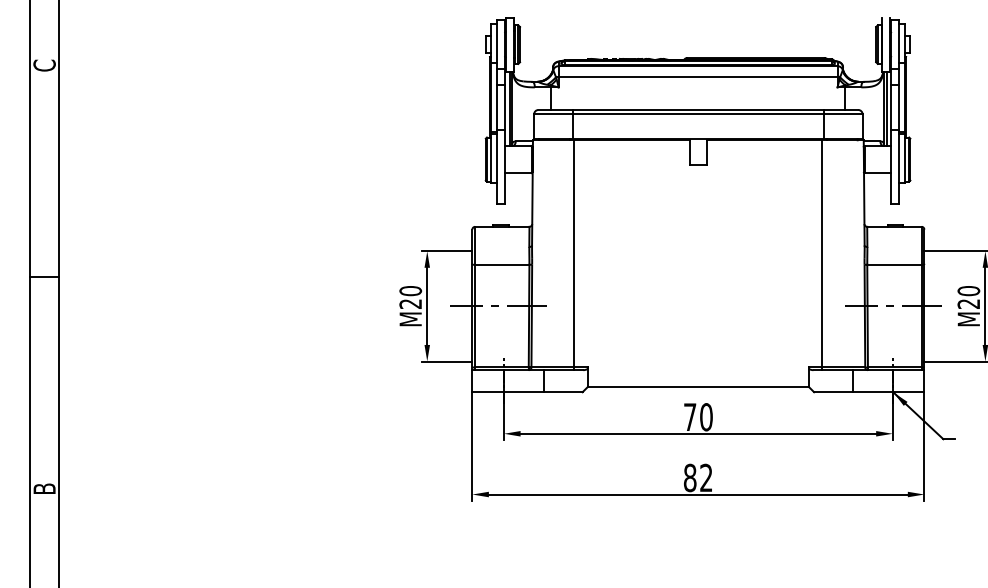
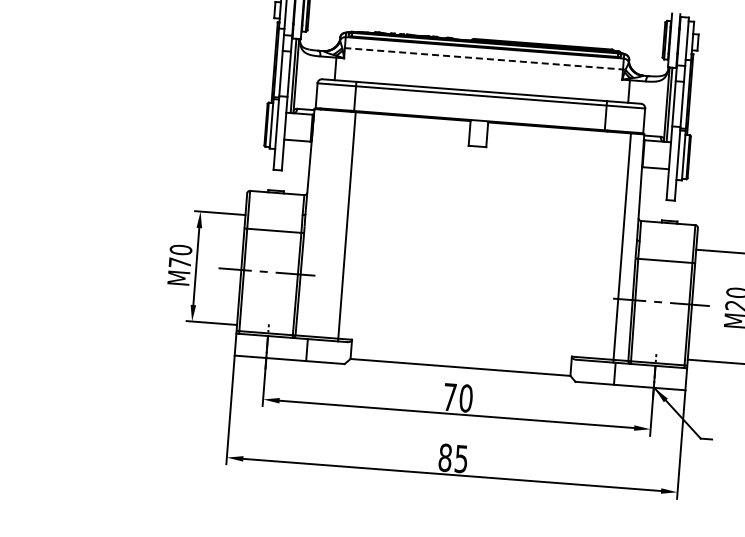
line: (698, 77) -> (484, 59), solid -> dashed
line: (822, 255) -> (622, 248), moved
text: (410, 303) -> (179, 262), M20 -> M70
text: (706, 477) -> (461, 458), 82 -> 85

